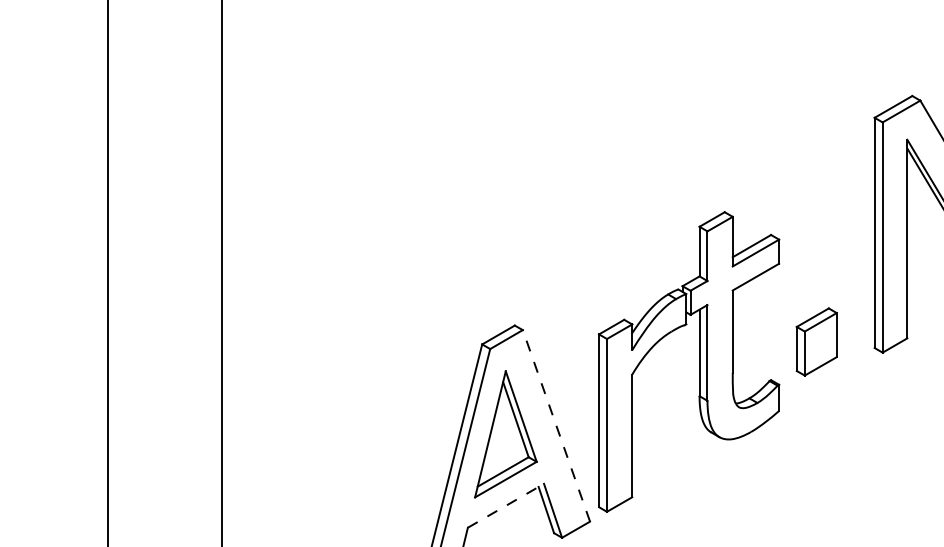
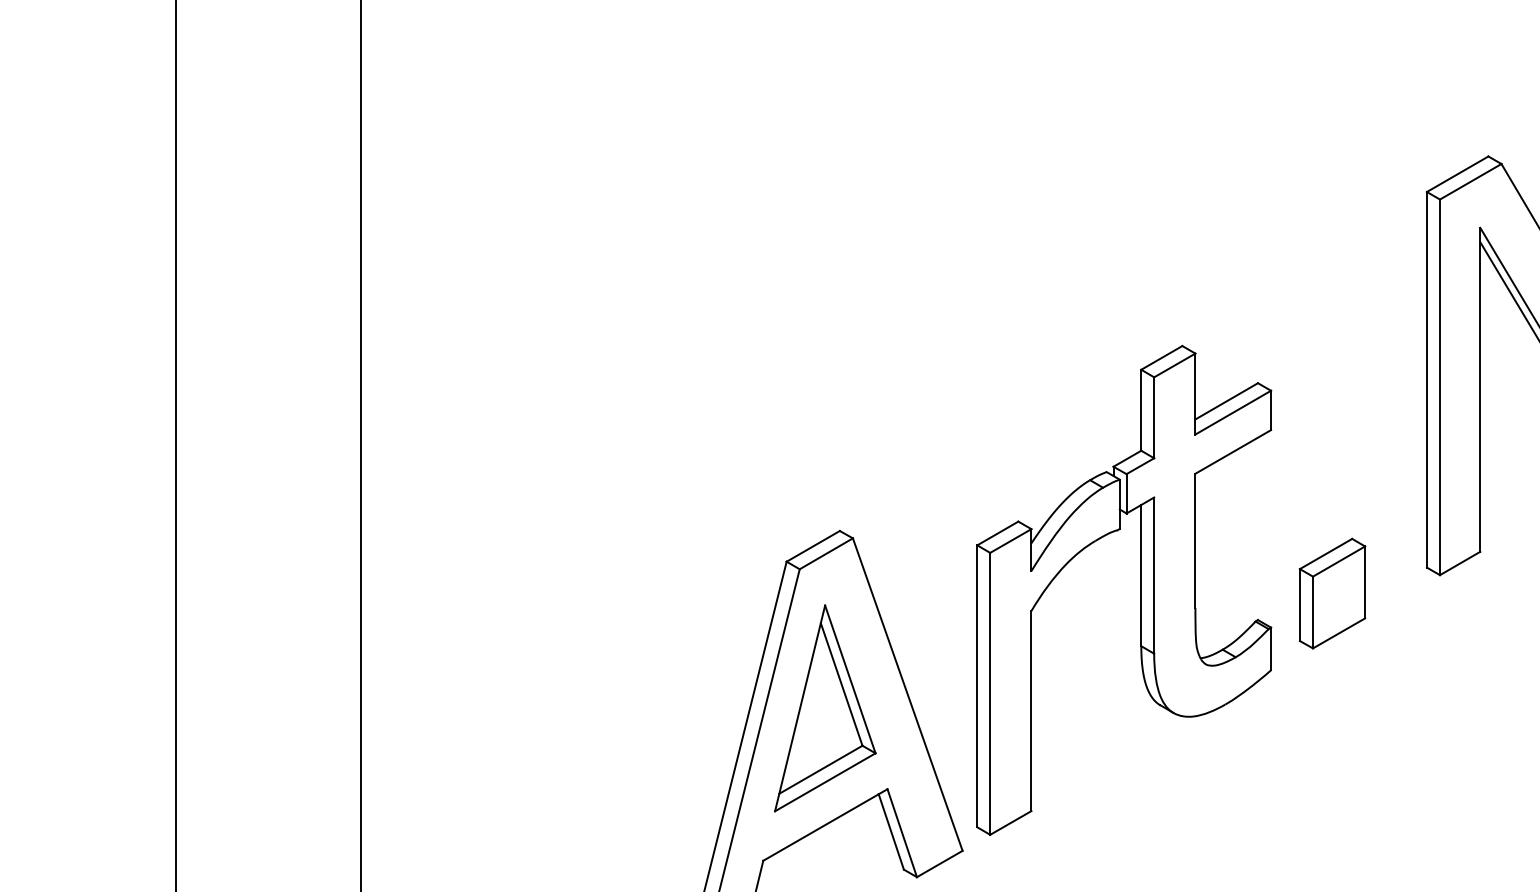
part: (816, 341) -> (1332, 592), moved
line: (556, 425) -> (907, 693), dashed -> solid
line: (505, 505) -> (824, 824), dashed -> solid

